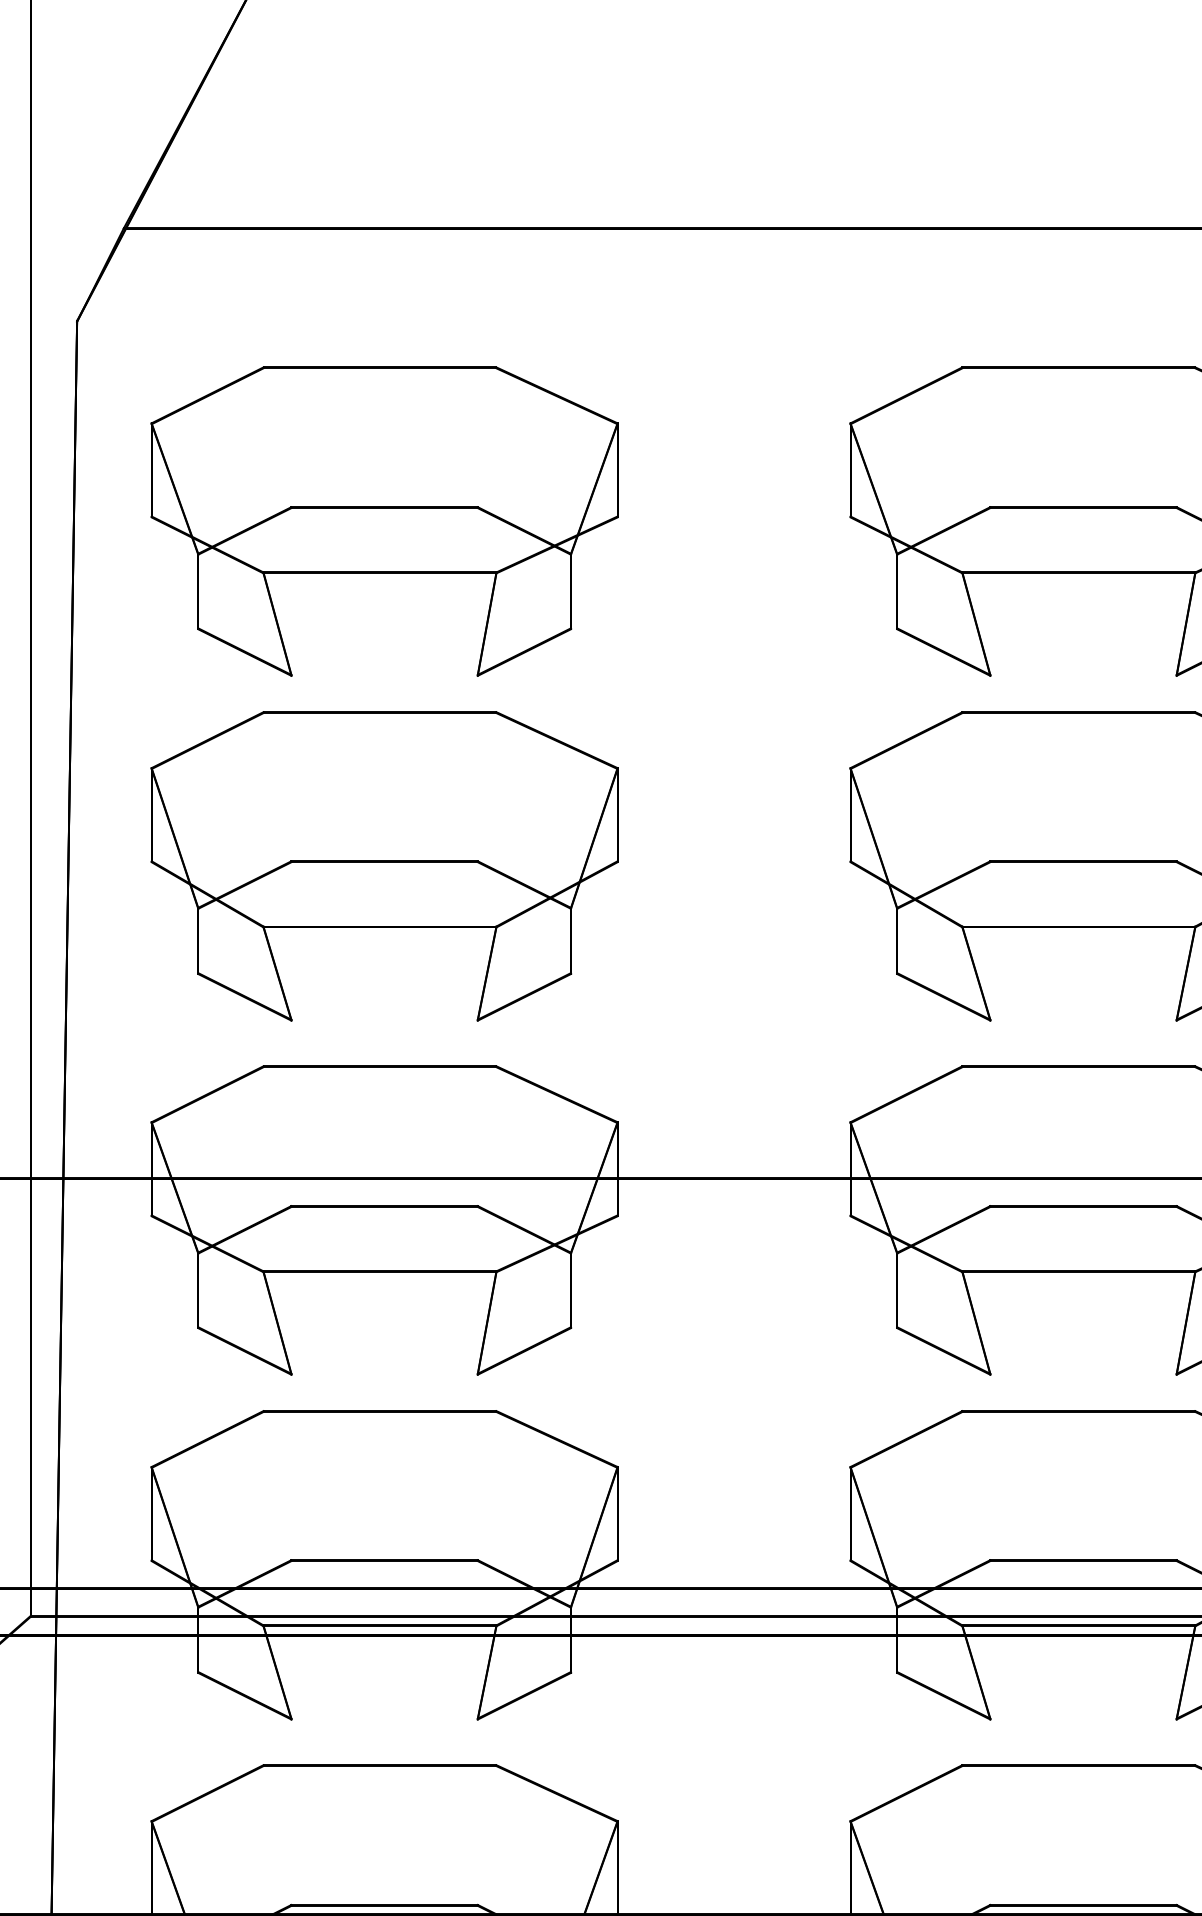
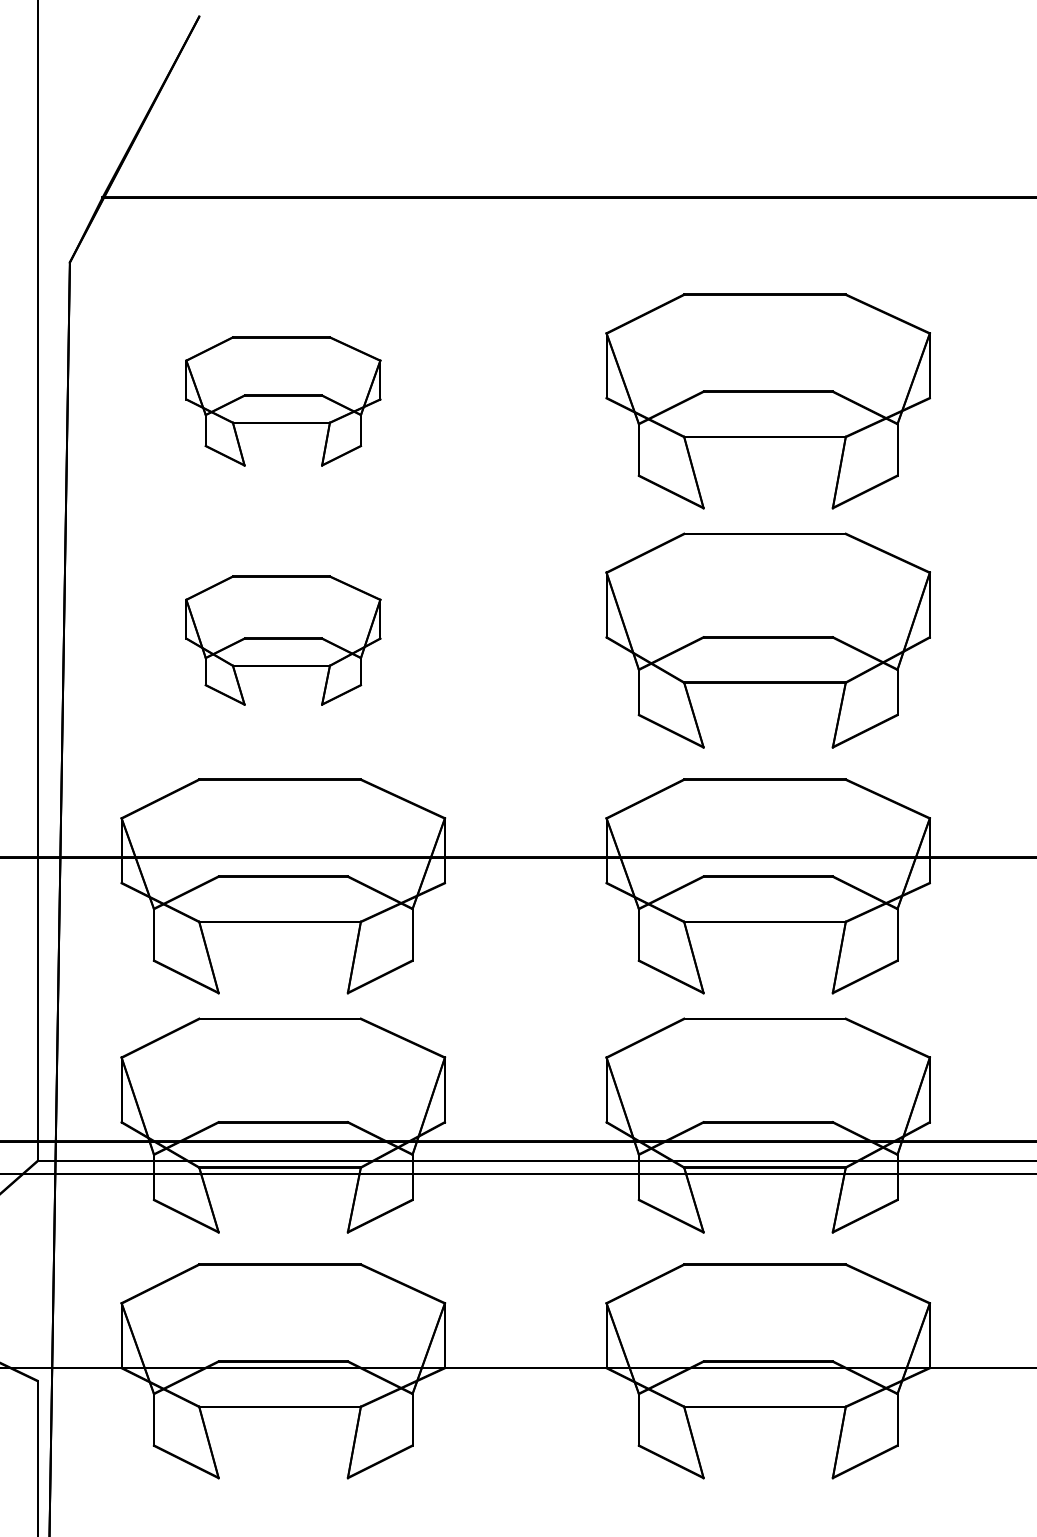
part: (384, 521) -> (283, 401), size x0.6
part: (384, 866) -> (283, 640), size x0.6

